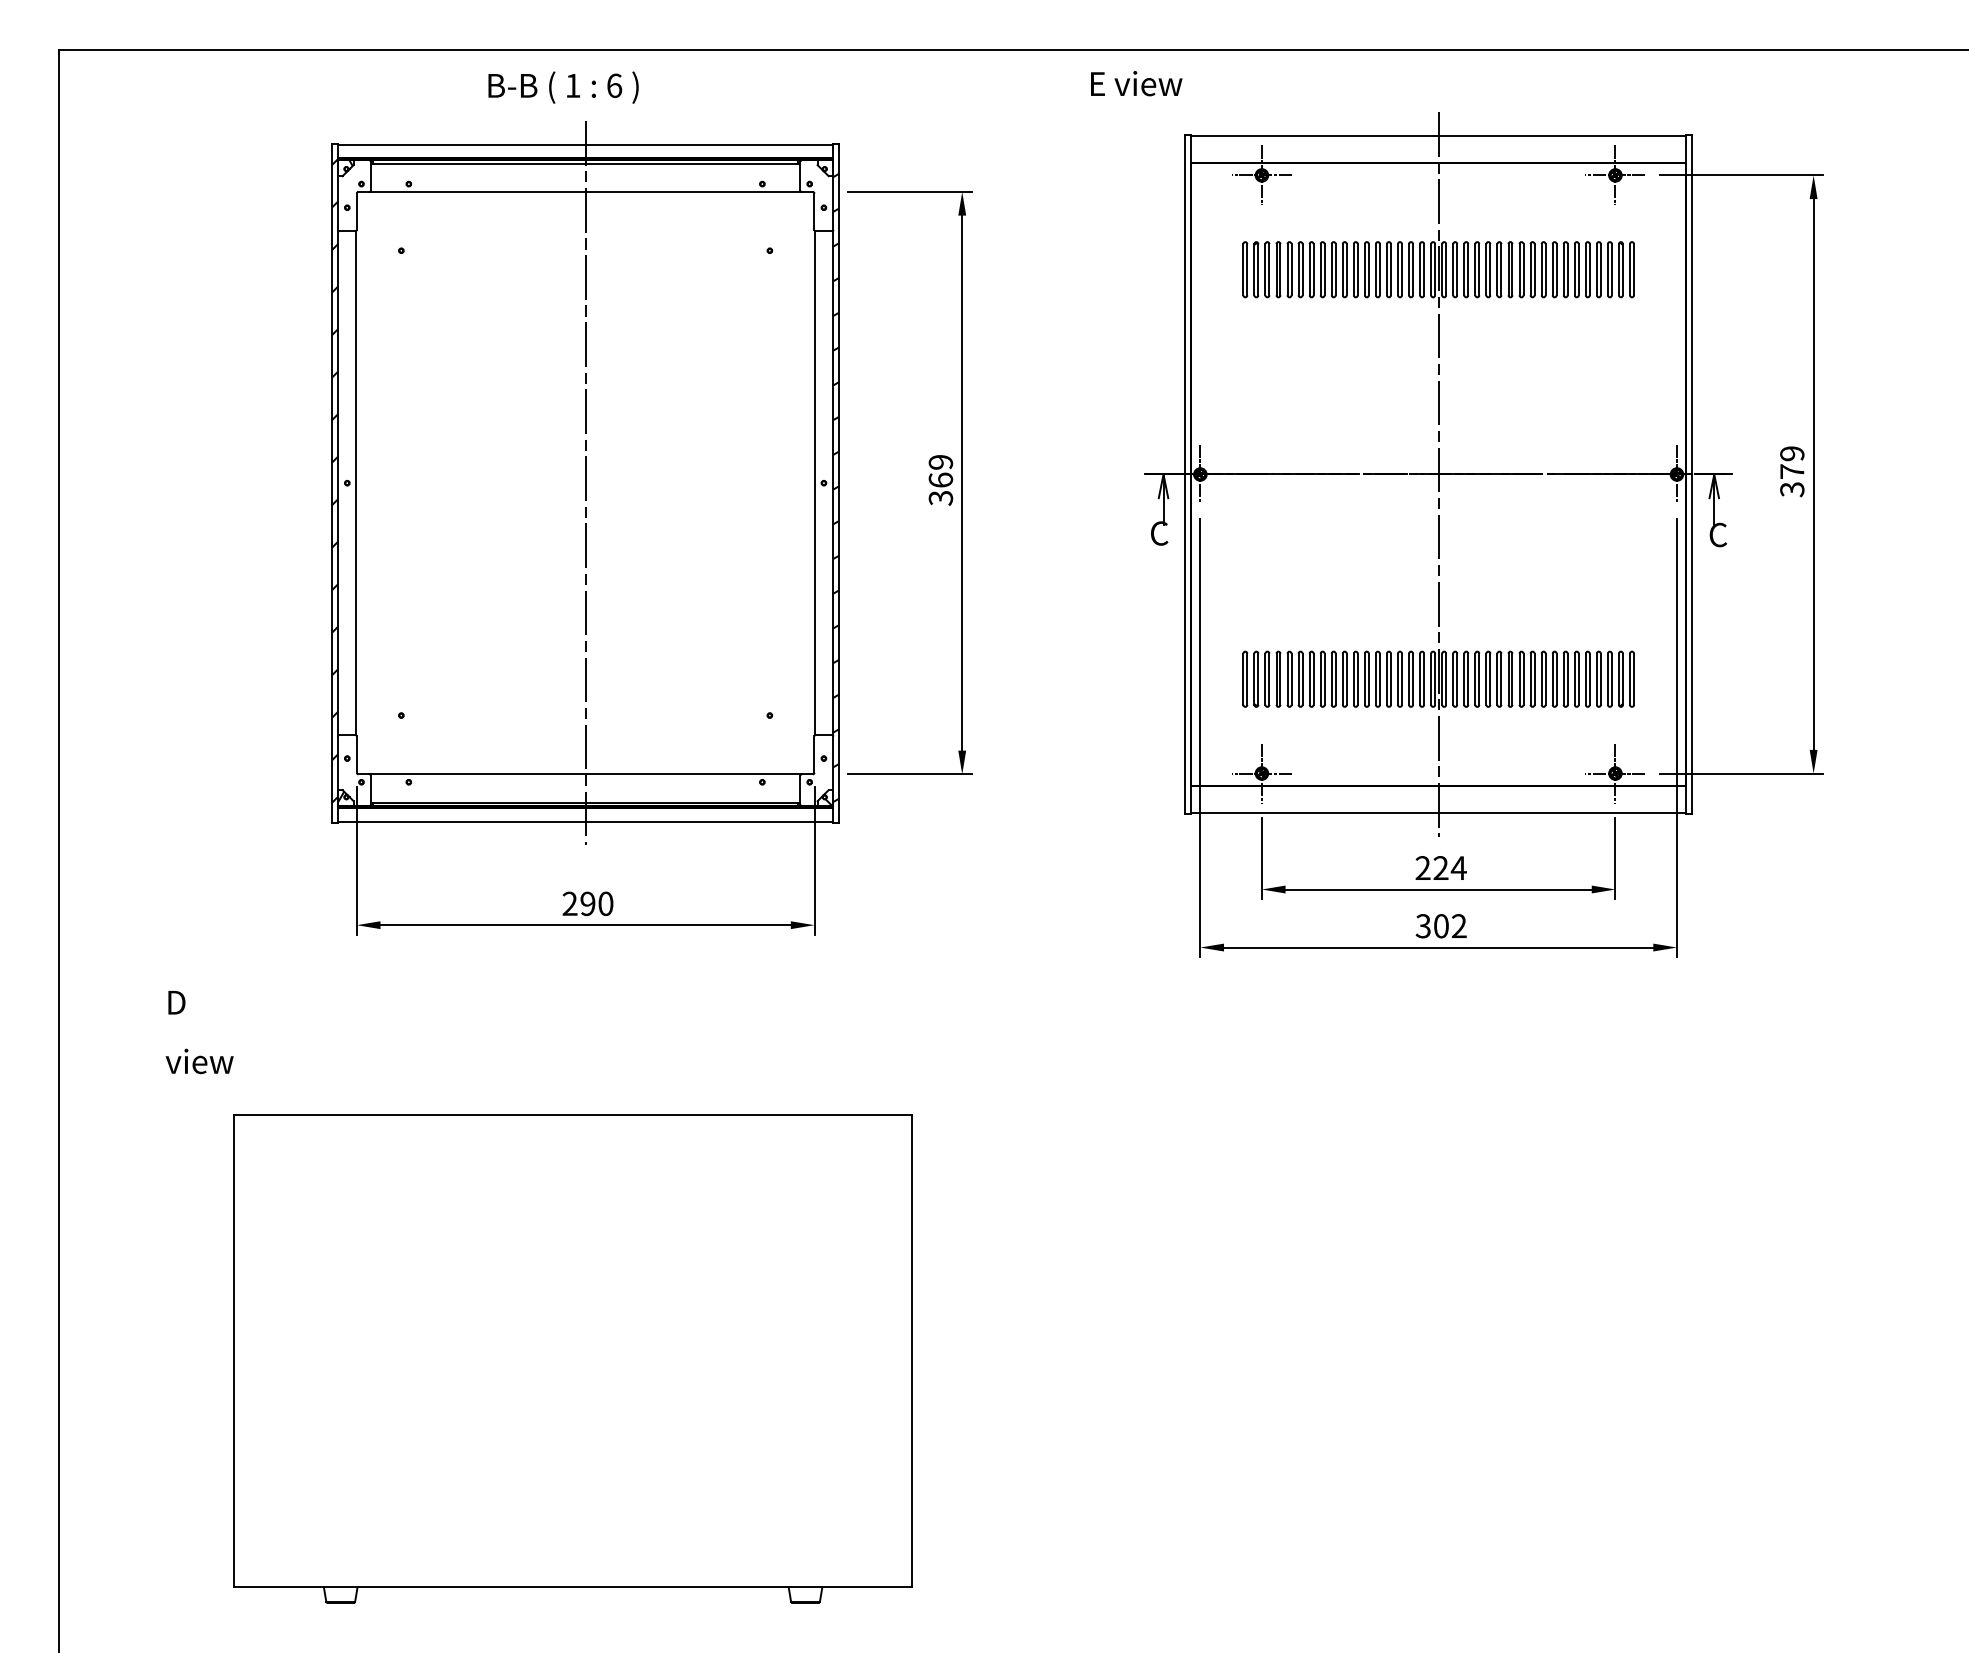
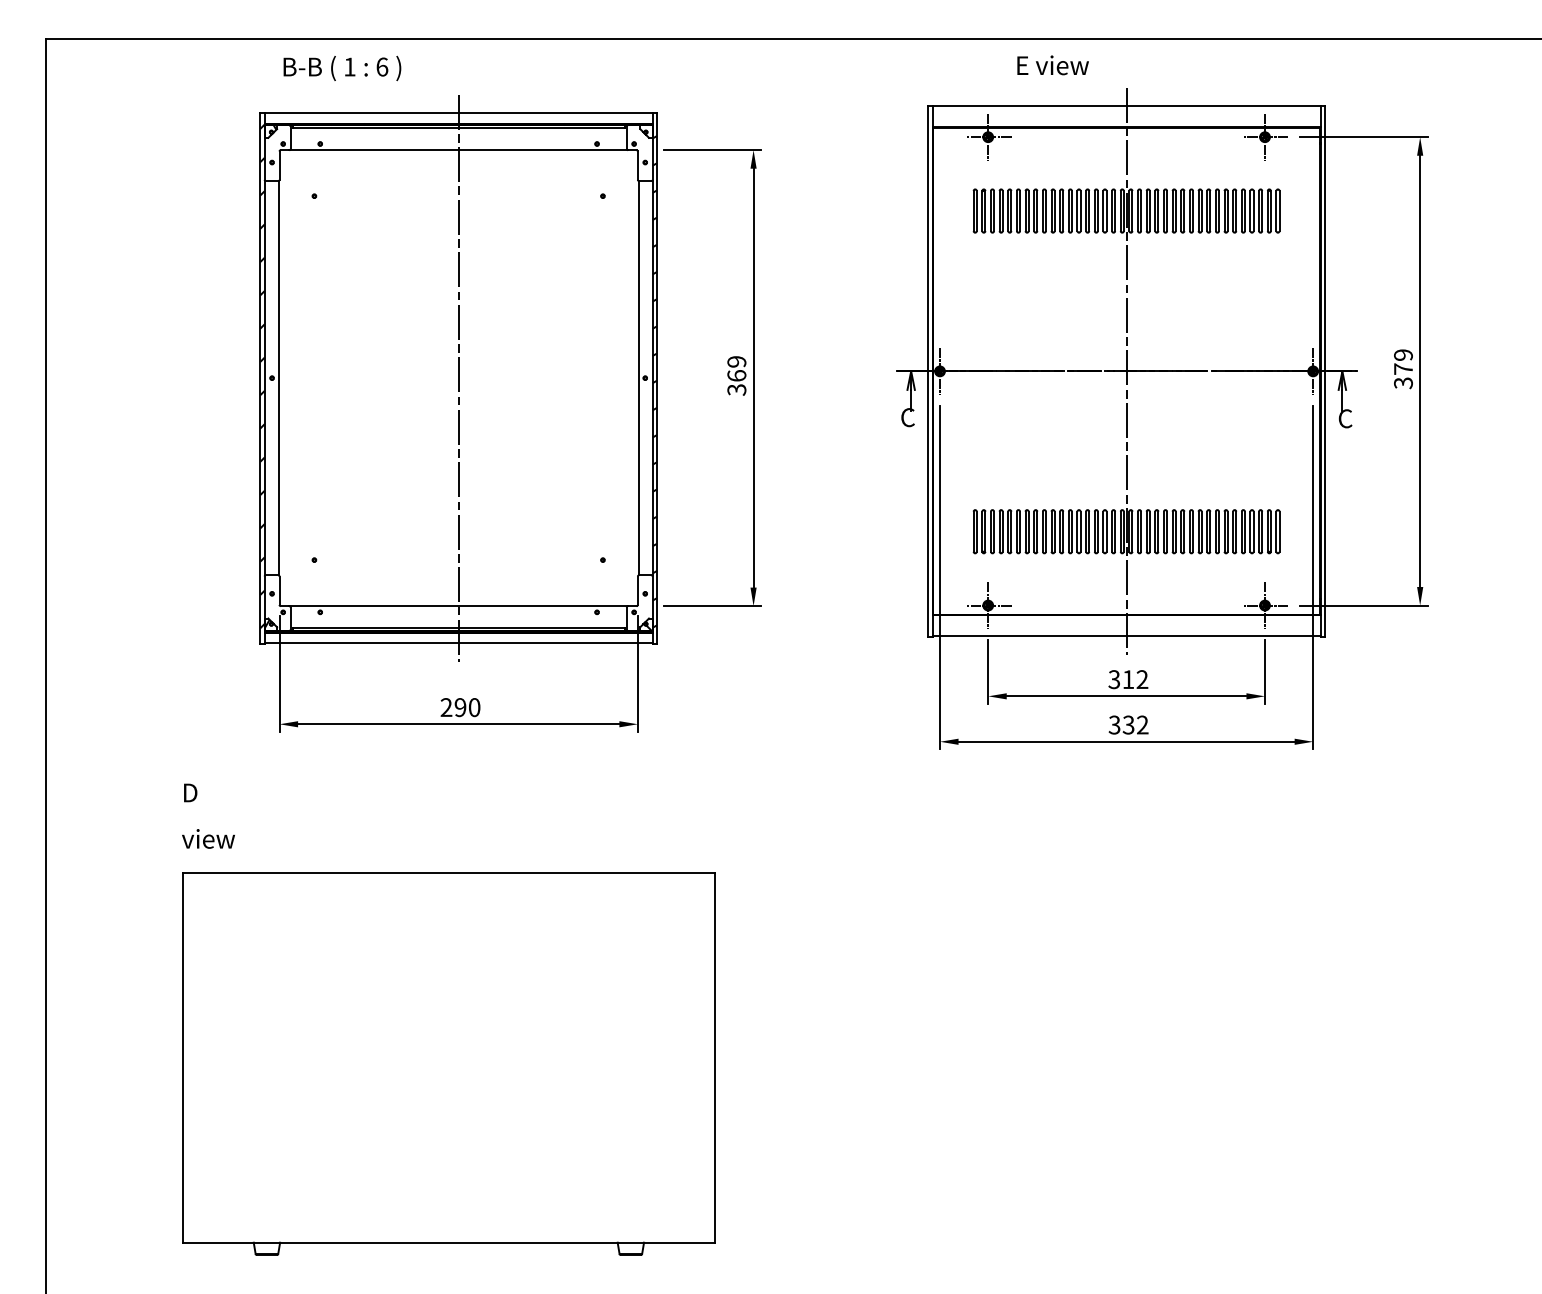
text: (1135, 83) -> (1052, 65), moved
text: (563, 87) -> (342, 68), moved
text: (1441, 868) -> (1128, 679), 224 -> 312
text: (1441, 925) -> (1128, 724), 302 -> 332
text: (199, 1031) -> (208, 815), moved

